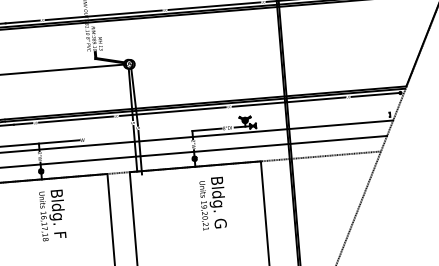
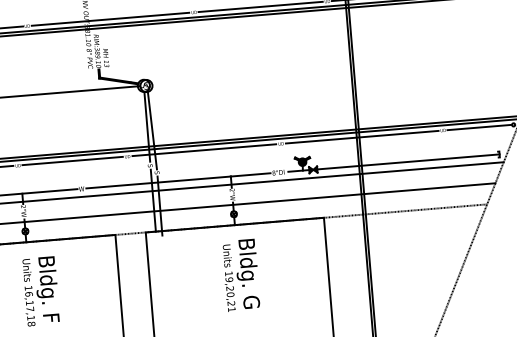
line: (323, 119) -> (409, 160), added
line: (139, 135) -> (158, 182), added
text: (212, 203) -> (240, 275), moved

